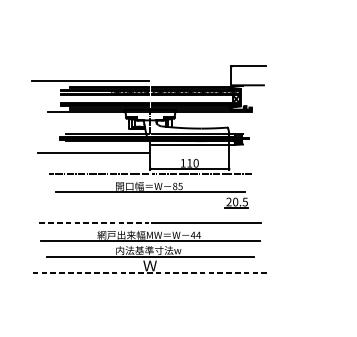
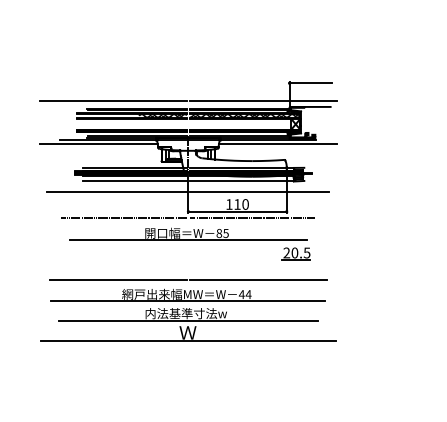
line: (209, 80) -> (262, 101), added
line: (78, 114) -> (98, 143), added
line: (221, 114) -> (277, 143), added
line: (108, 144) -> (135, 181), added
line: (207, 152) -> (259, 191), added
line: (94, 223) -> (118, 279), dashed -> solid
line: (150, 272) -> (188, 341), dashed -> solid

